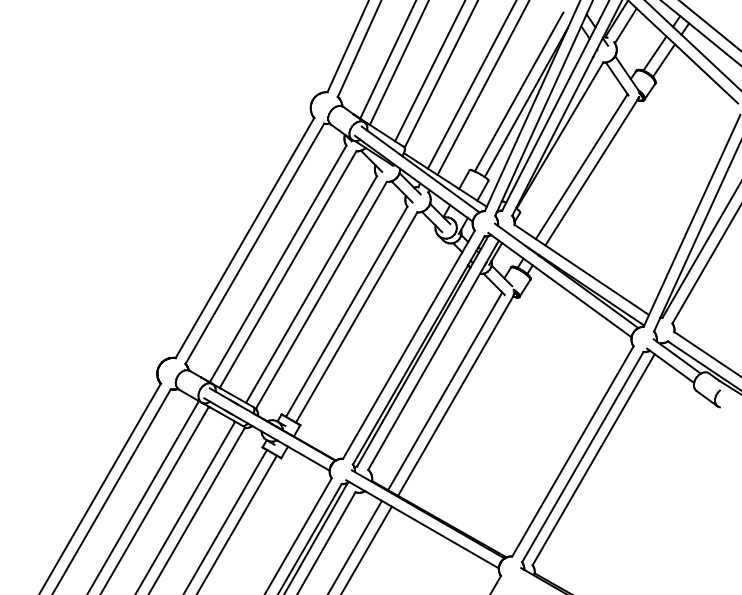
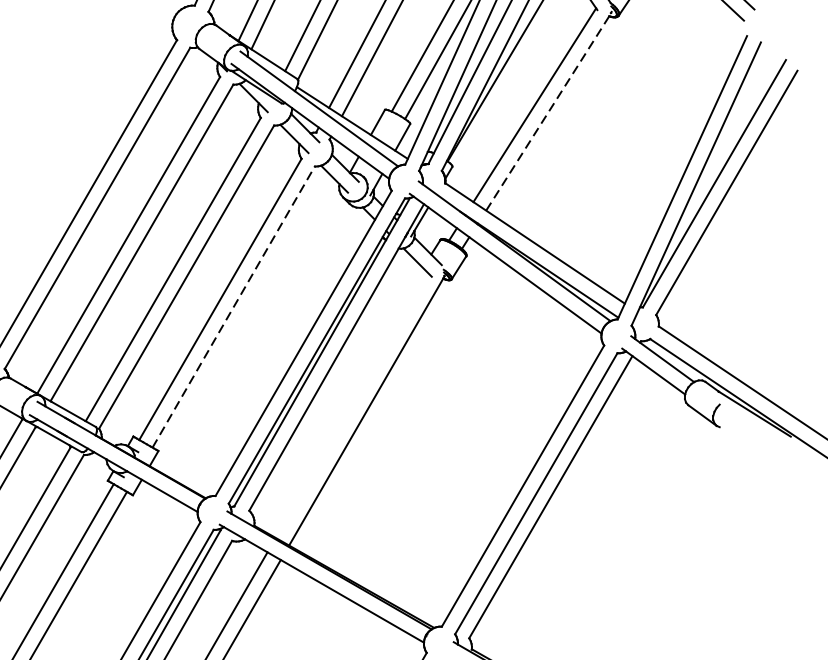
line: (592, 171) -> (549, 111), solid -> dashed
line: (356, 317) -> (233, 306), solid -> dashed
line: (445, 391) -> (352, 405), removed

